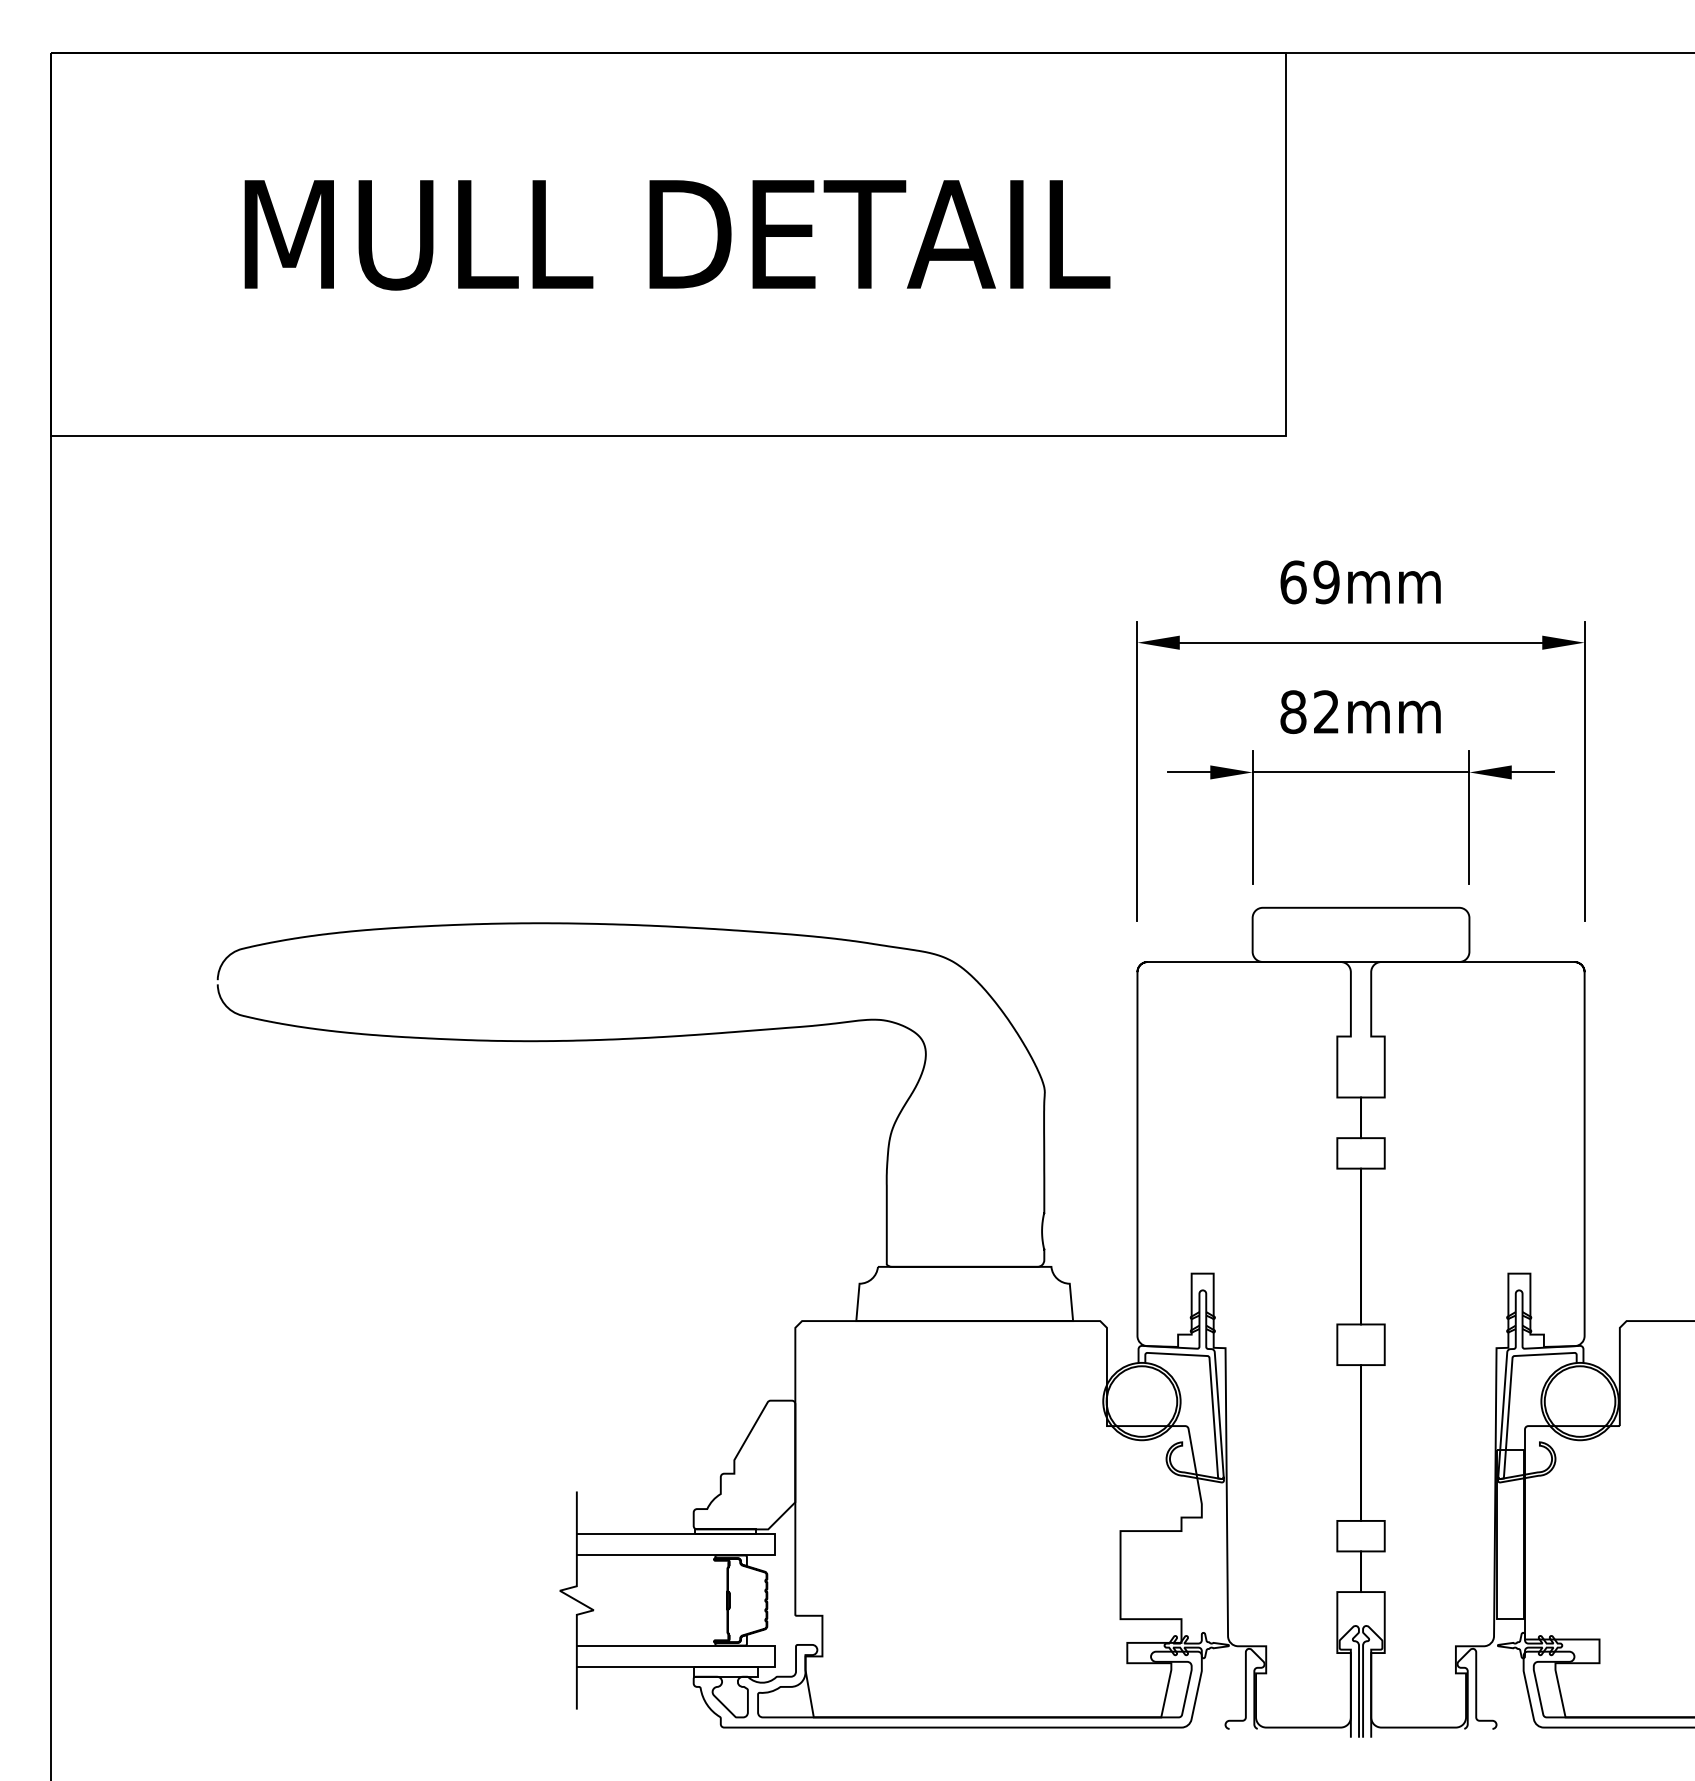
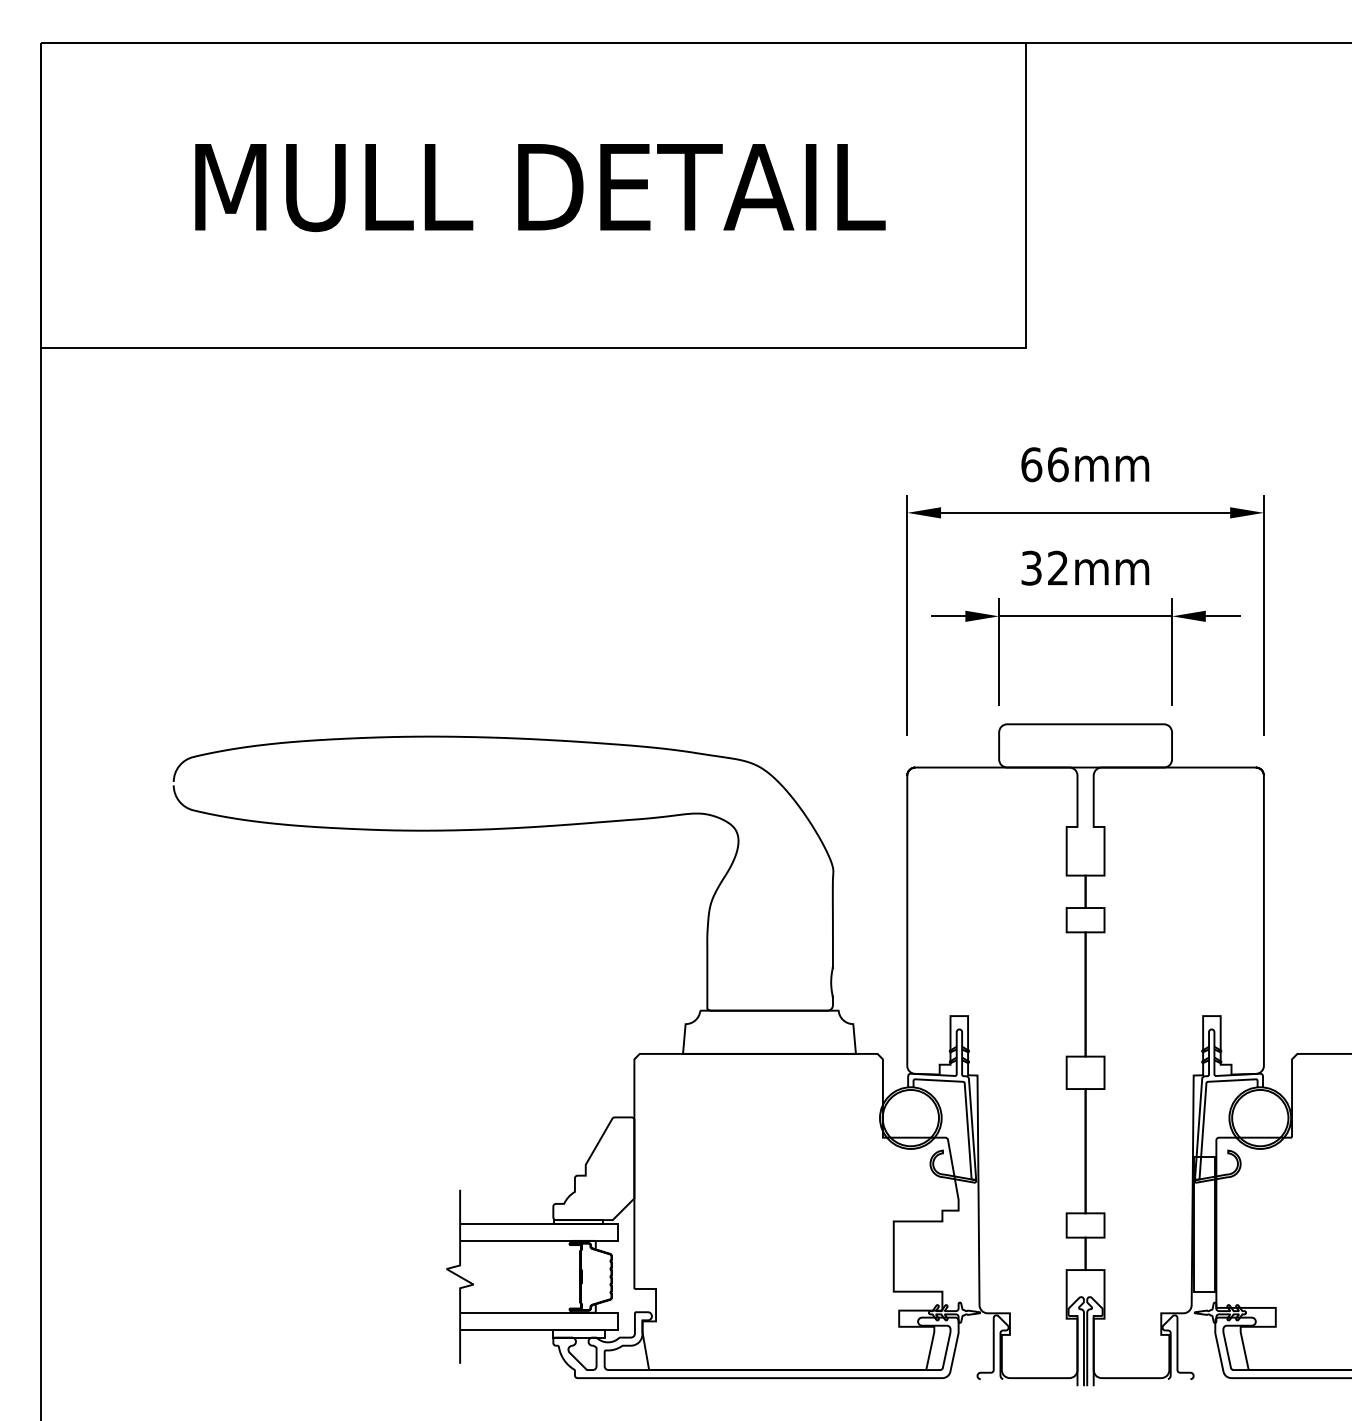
text: (1326, 582) -> (1058, 464), 69mm -> 66mm
text: (1293, 712) -> (1031, 568), 82mm -> 32mm

